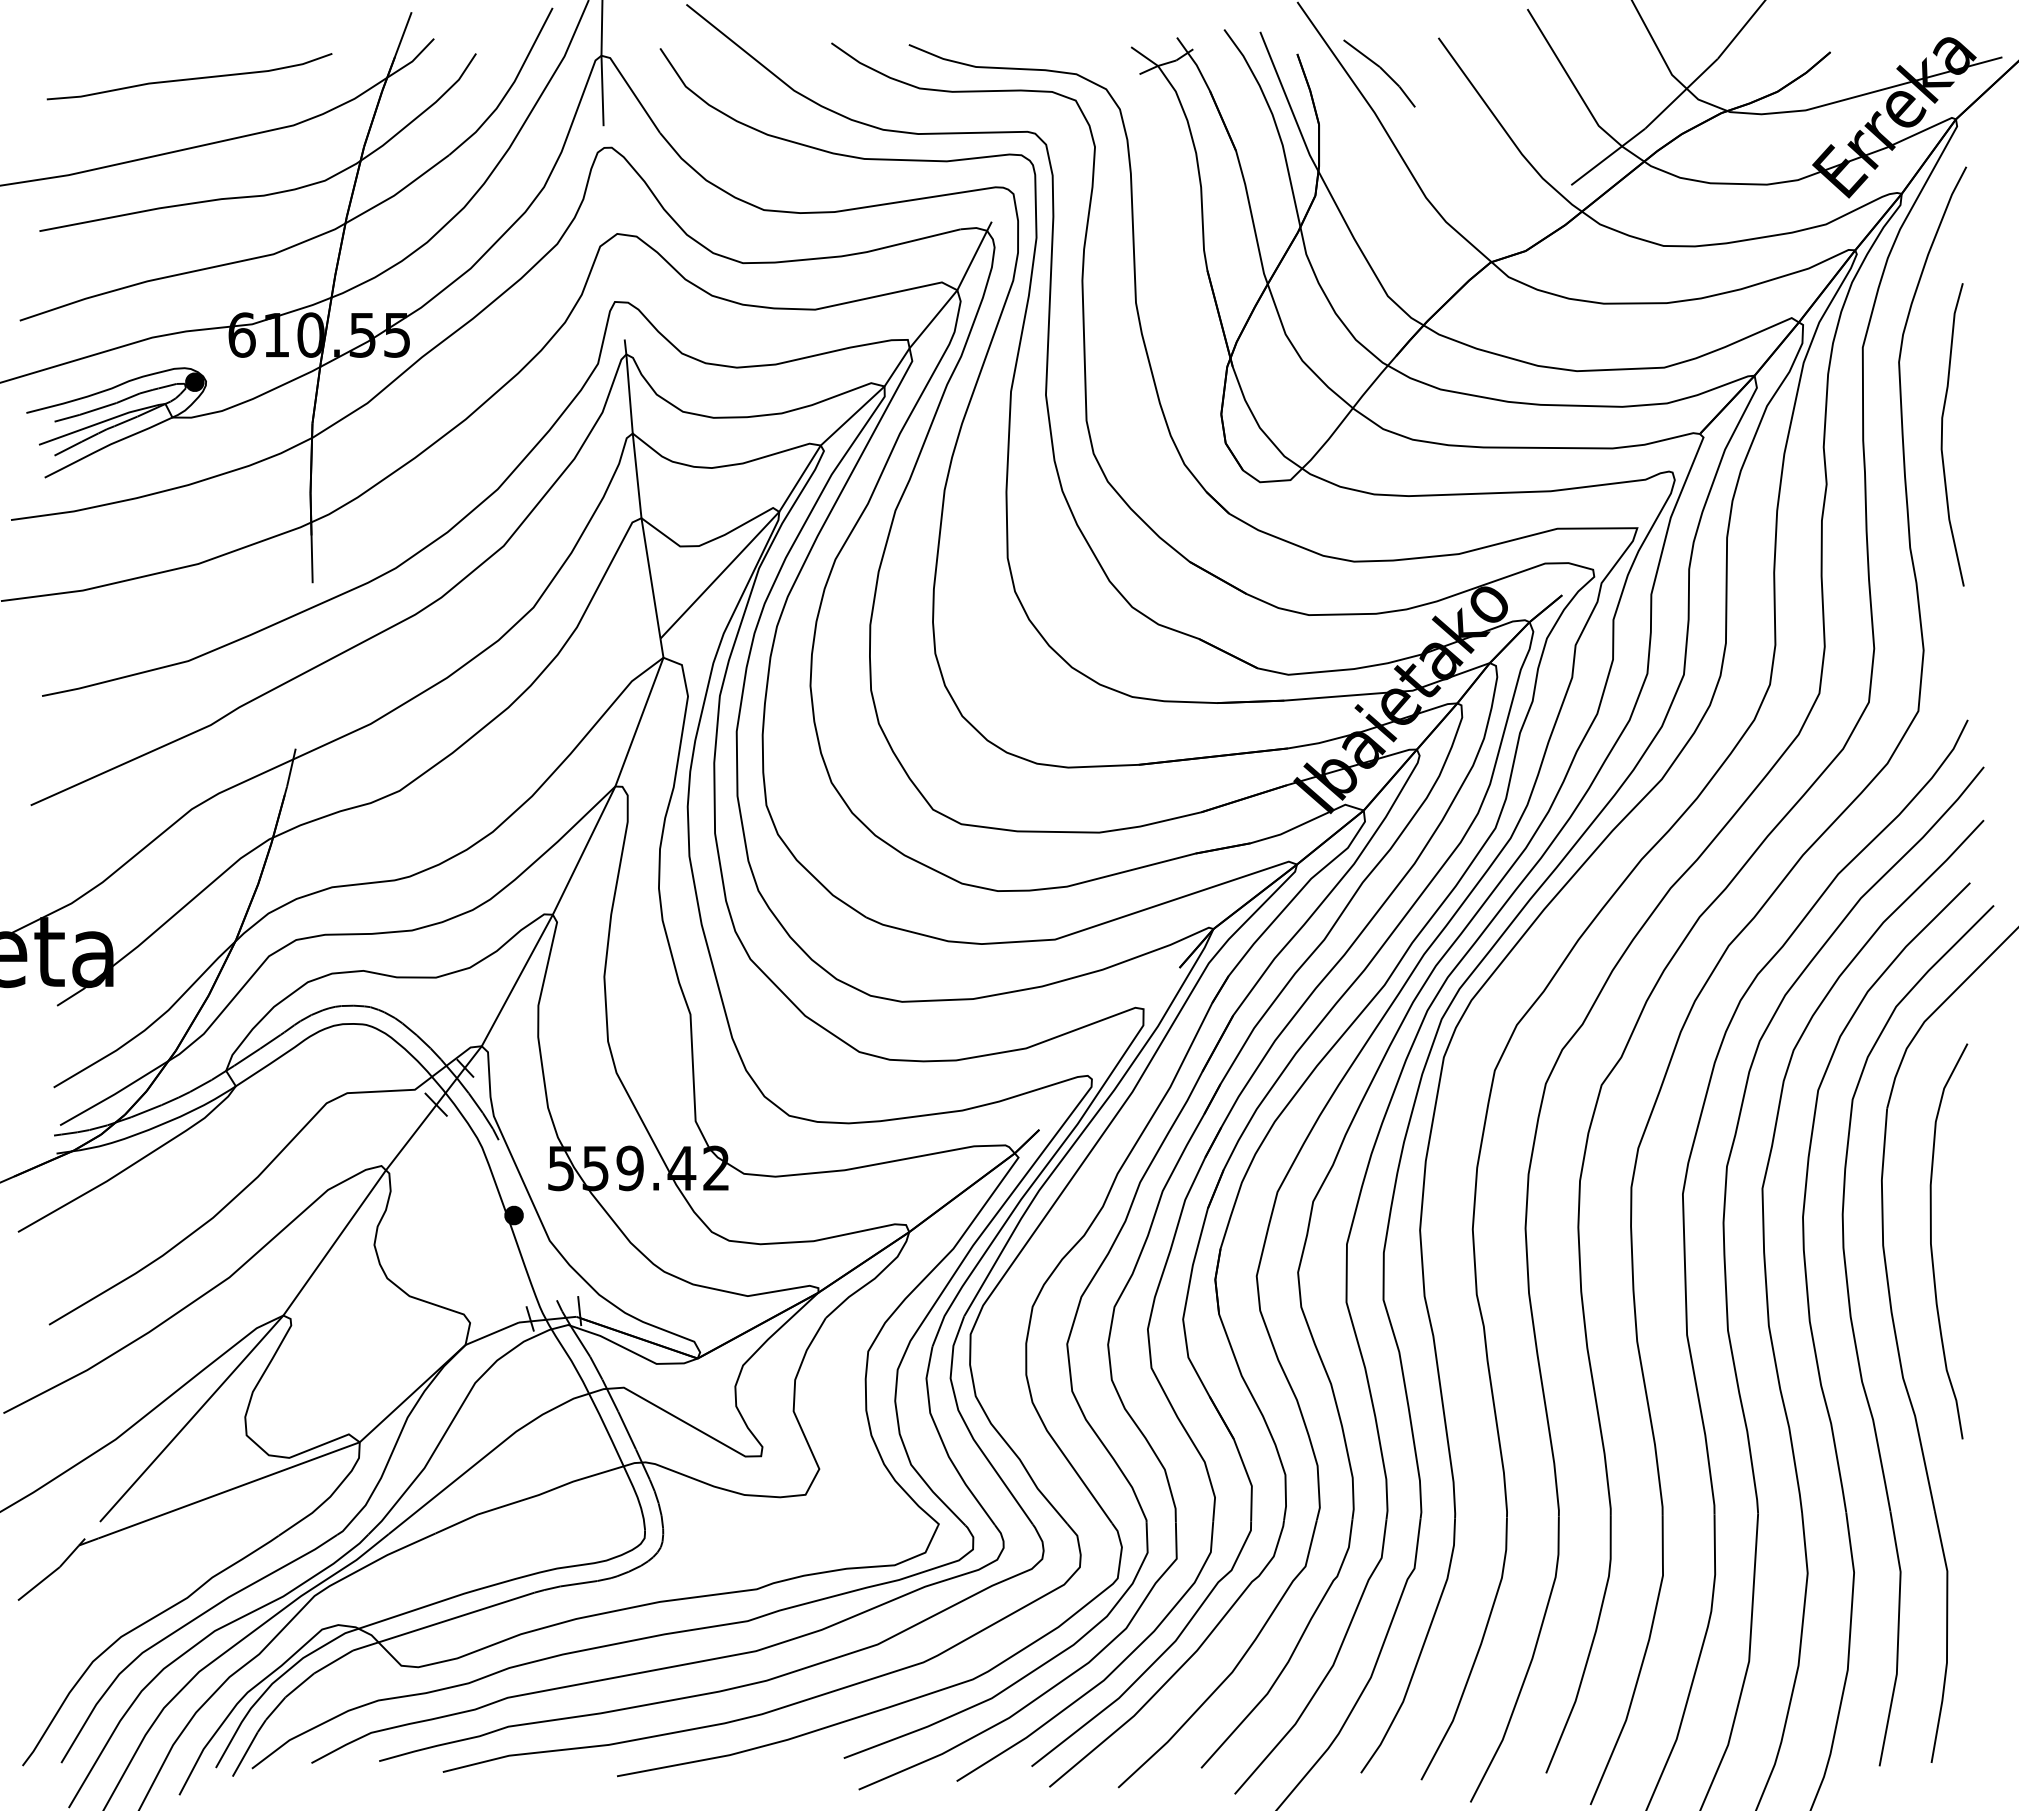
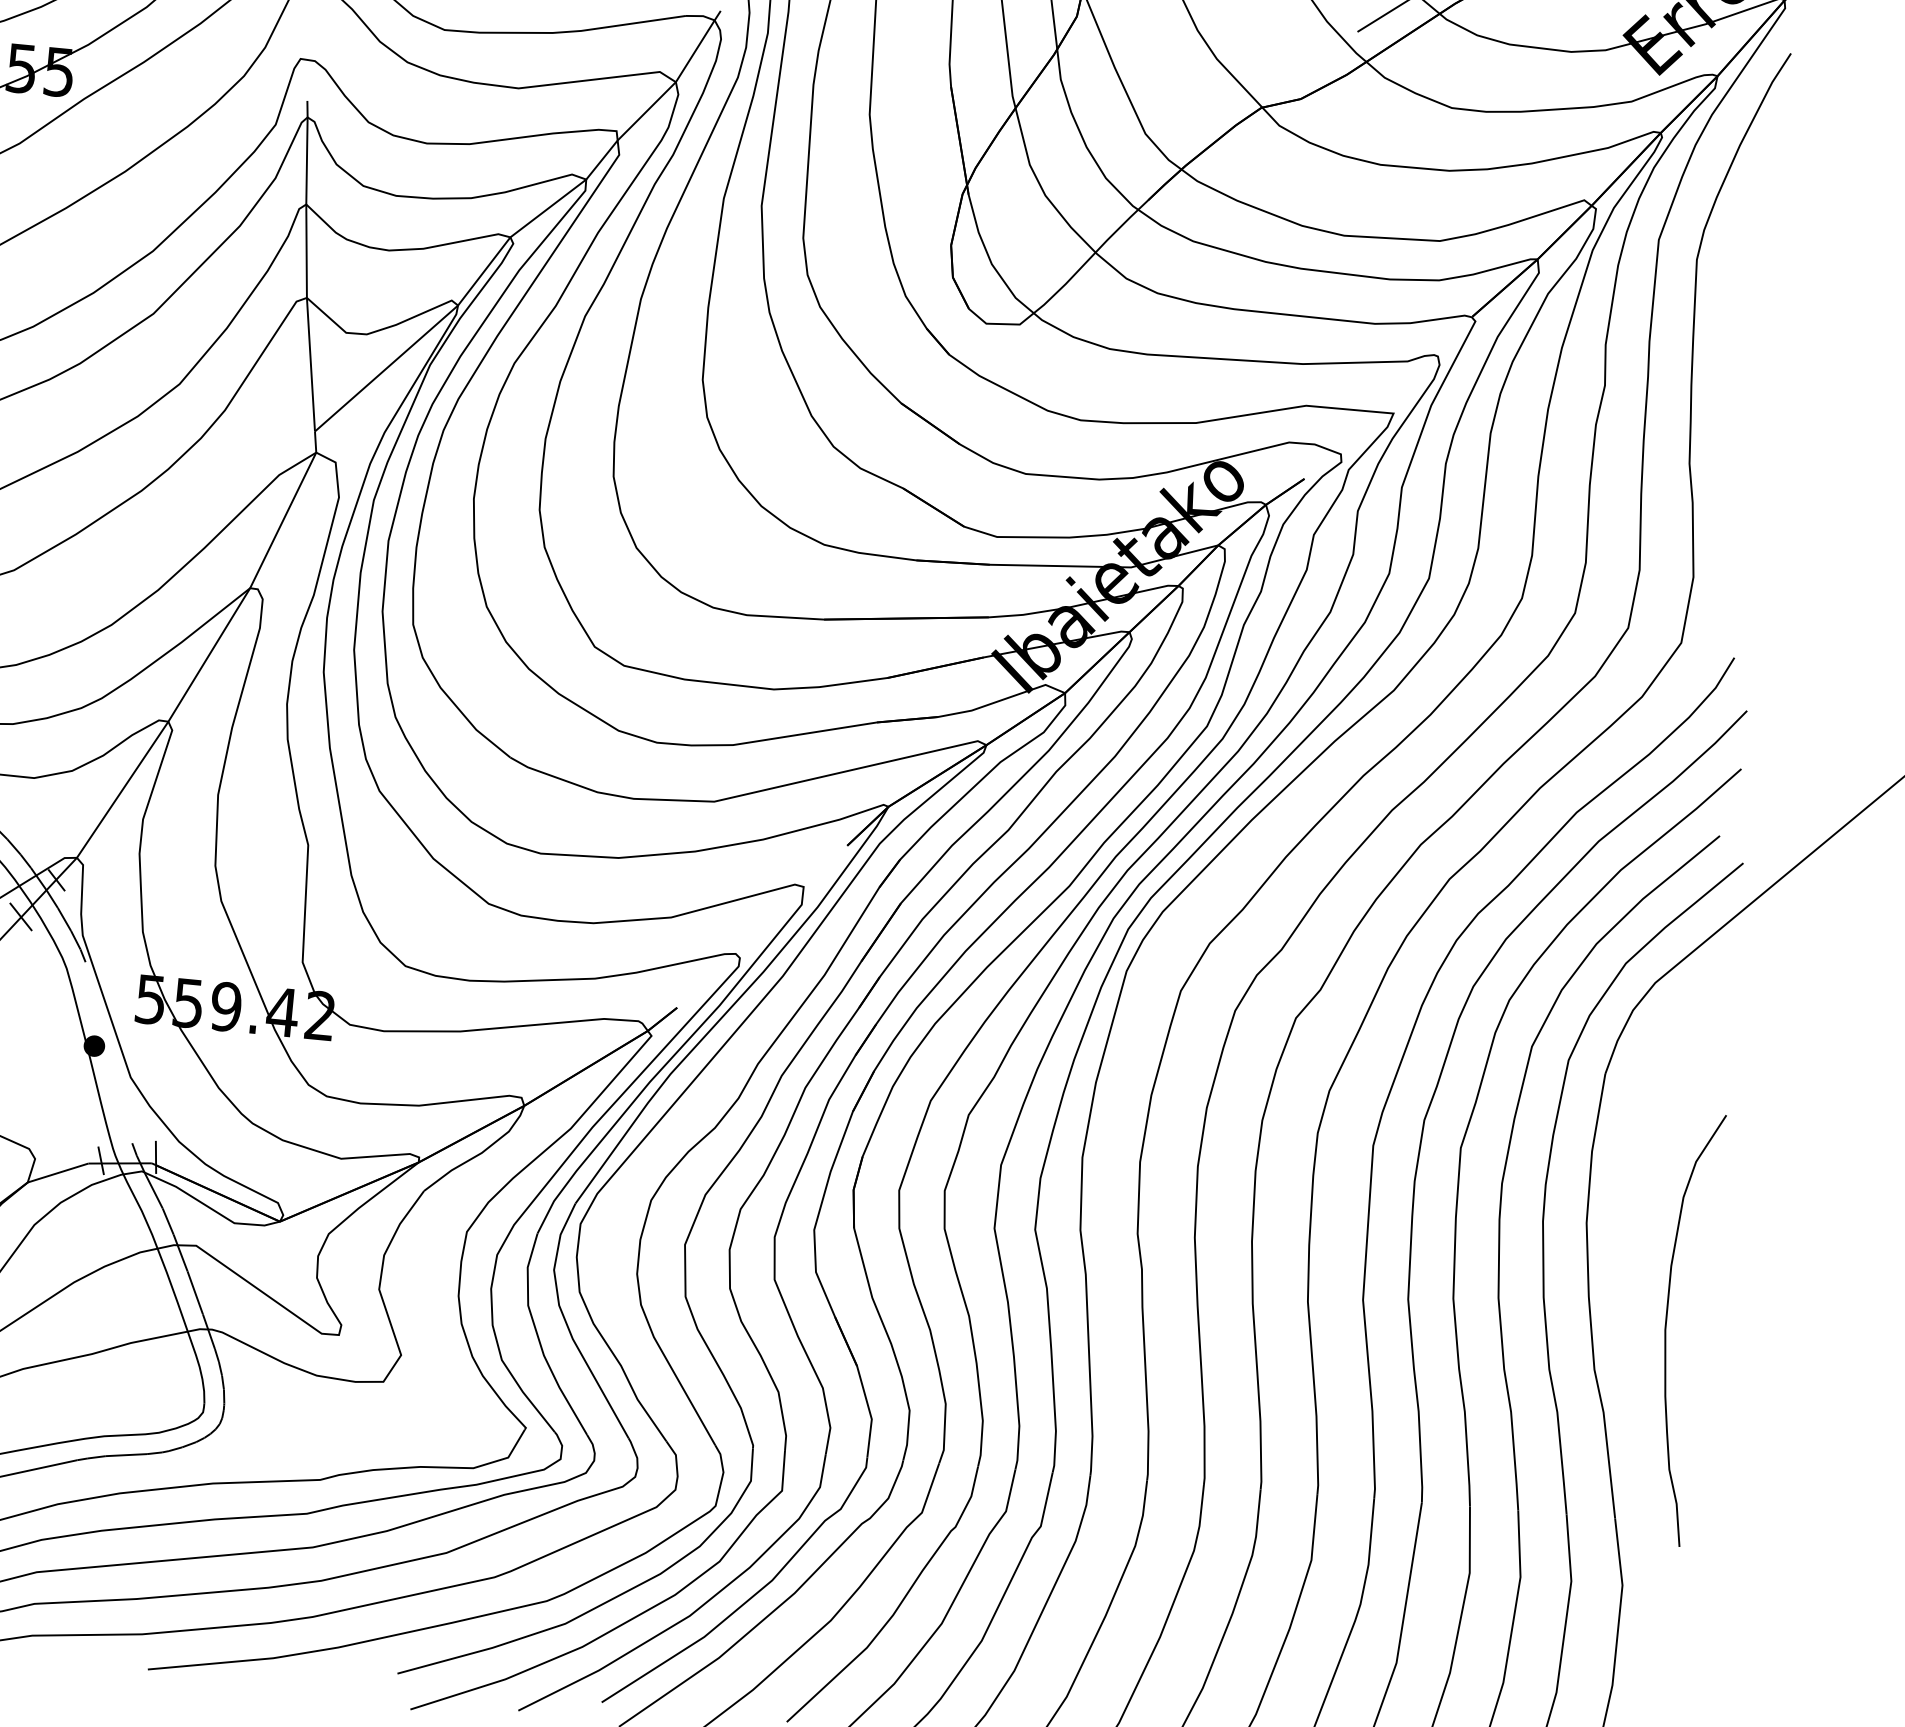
curve: (1942, 434) -> (1736, 343), removed
curve: (1932, 1246) -> (1666, 1333), moved

